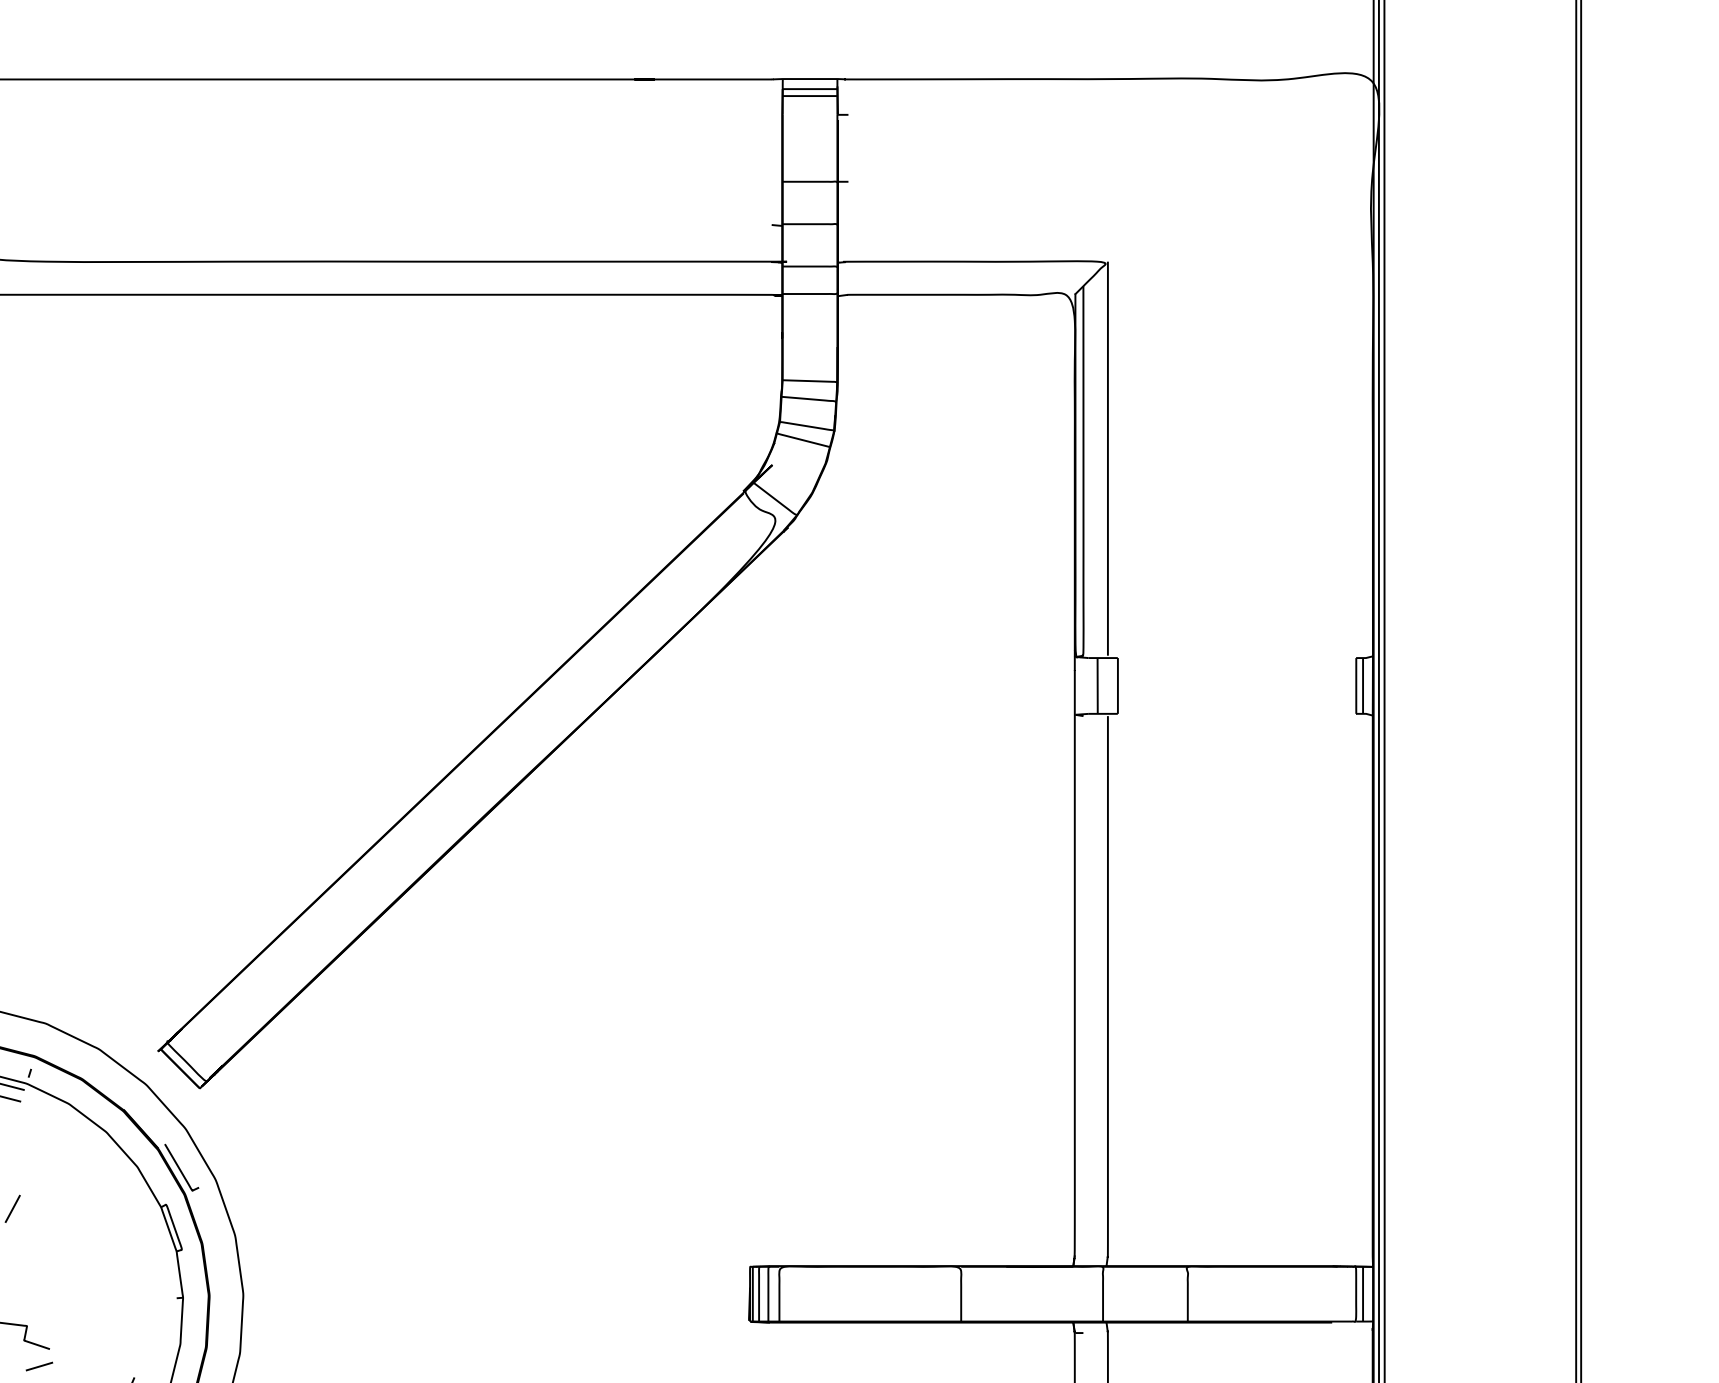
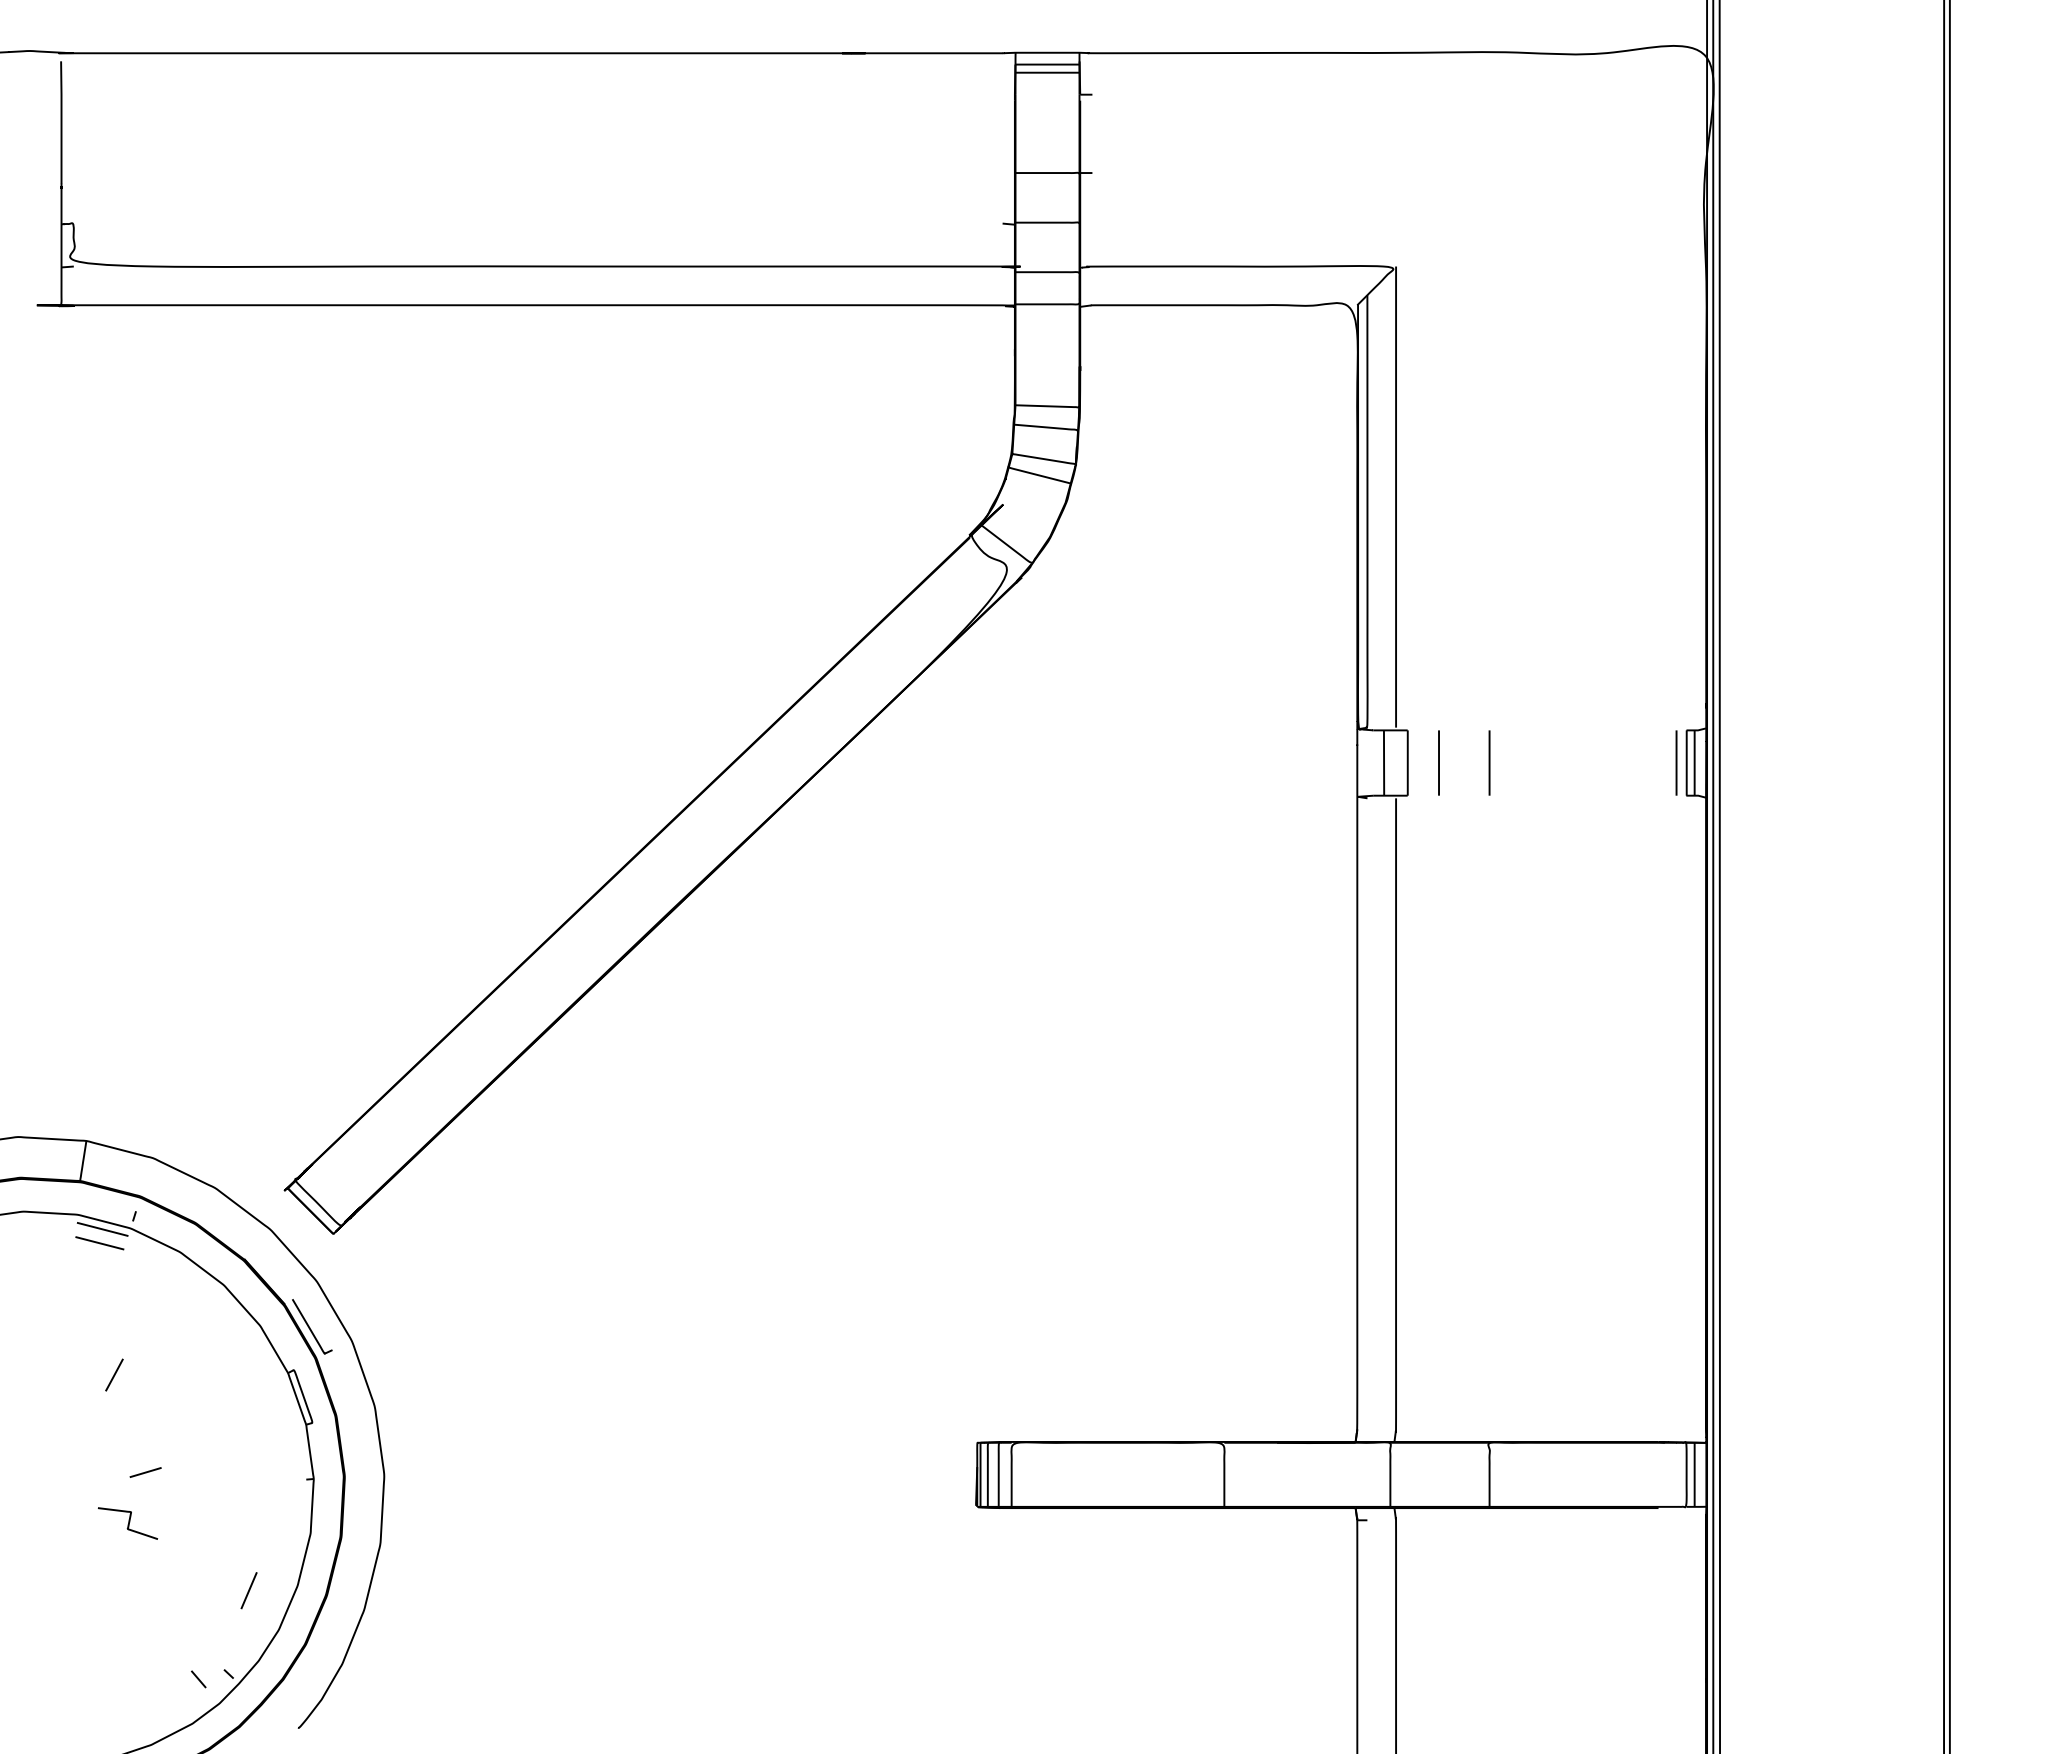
line: (1144, 685) -> (1438, 762), added
line: (1187, 685) -> (1489, 762), added
line: (1347, 685) -> (1676, 762), added
line: (39, 1366) -> (145, 1472), moved

